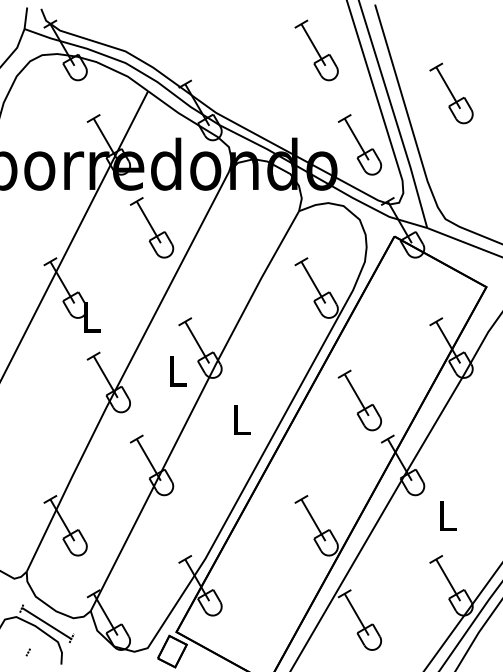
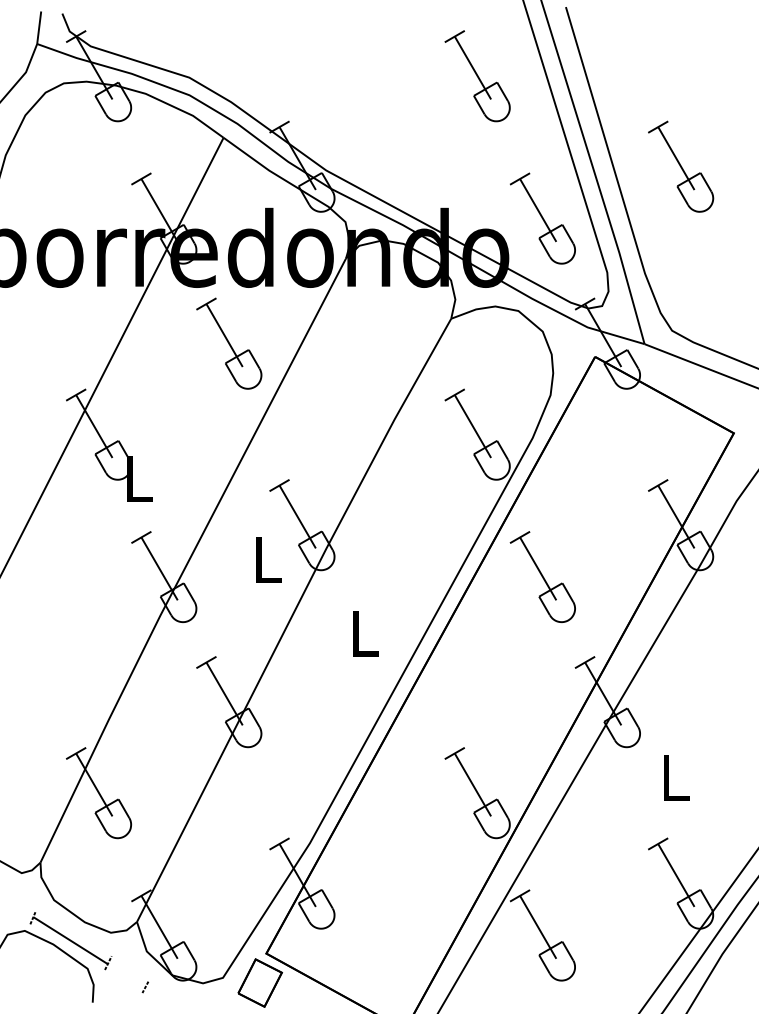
part: (451, 93) -> (681, 166), moved
part: (359, 400) -> (542, 577), moved
line: (27, 652) -> (144, 987), moved

